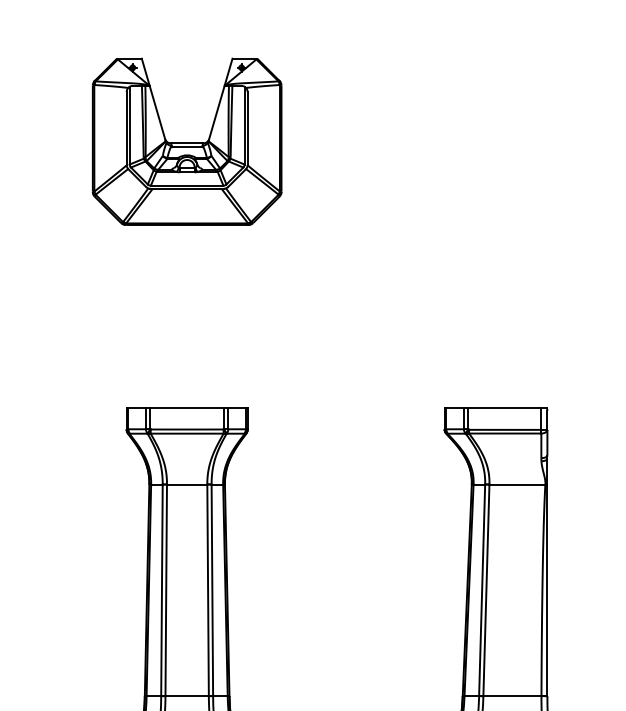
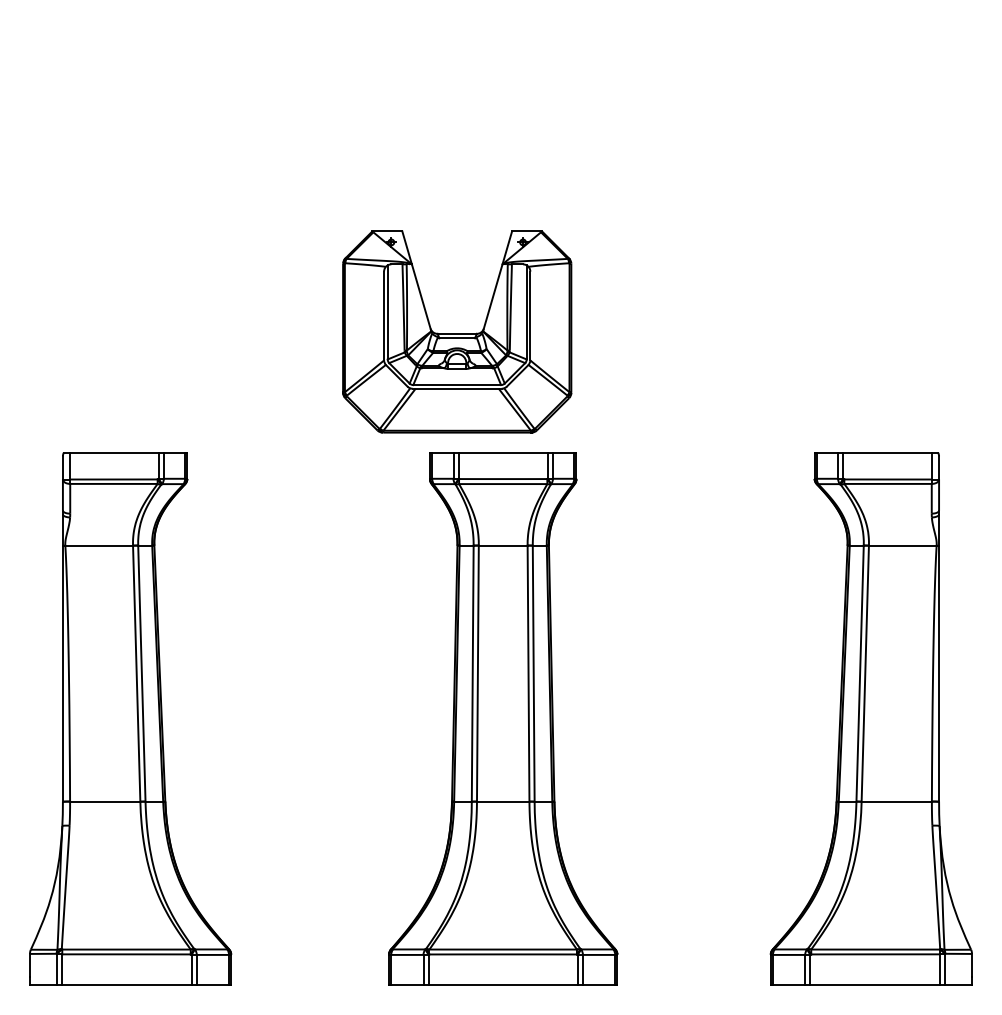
part: (187, 141) -> (457, 331), moved

